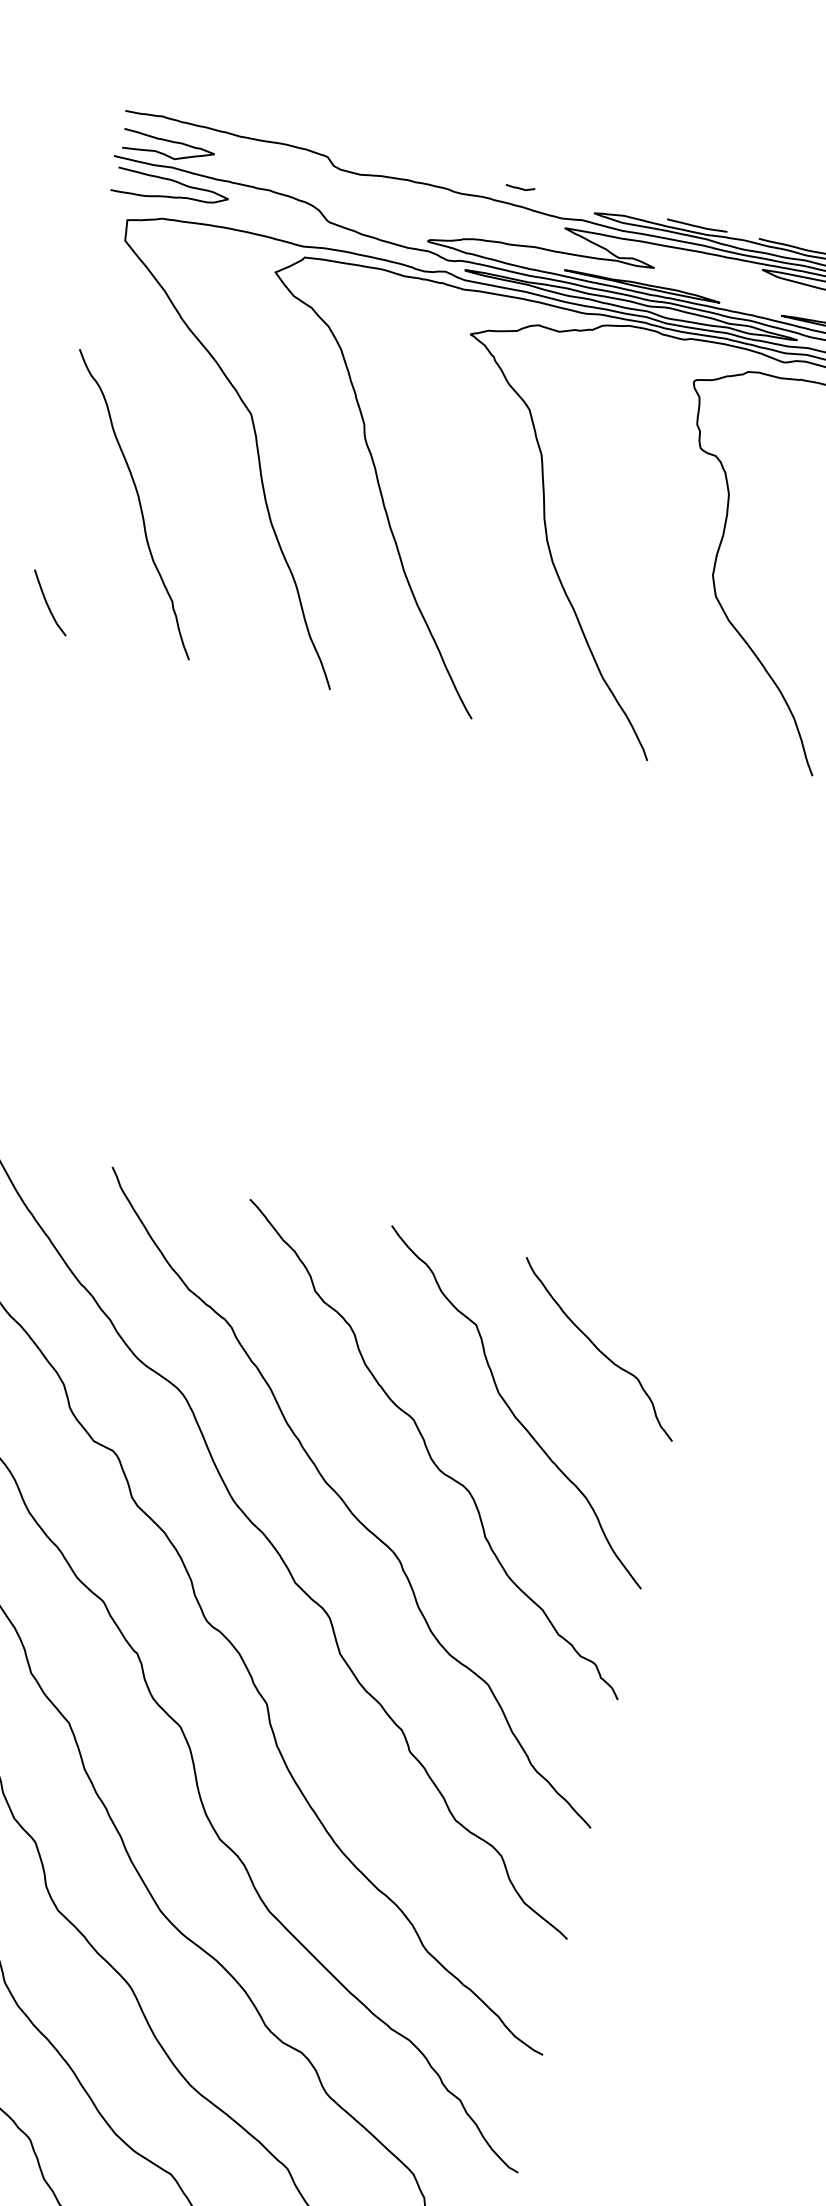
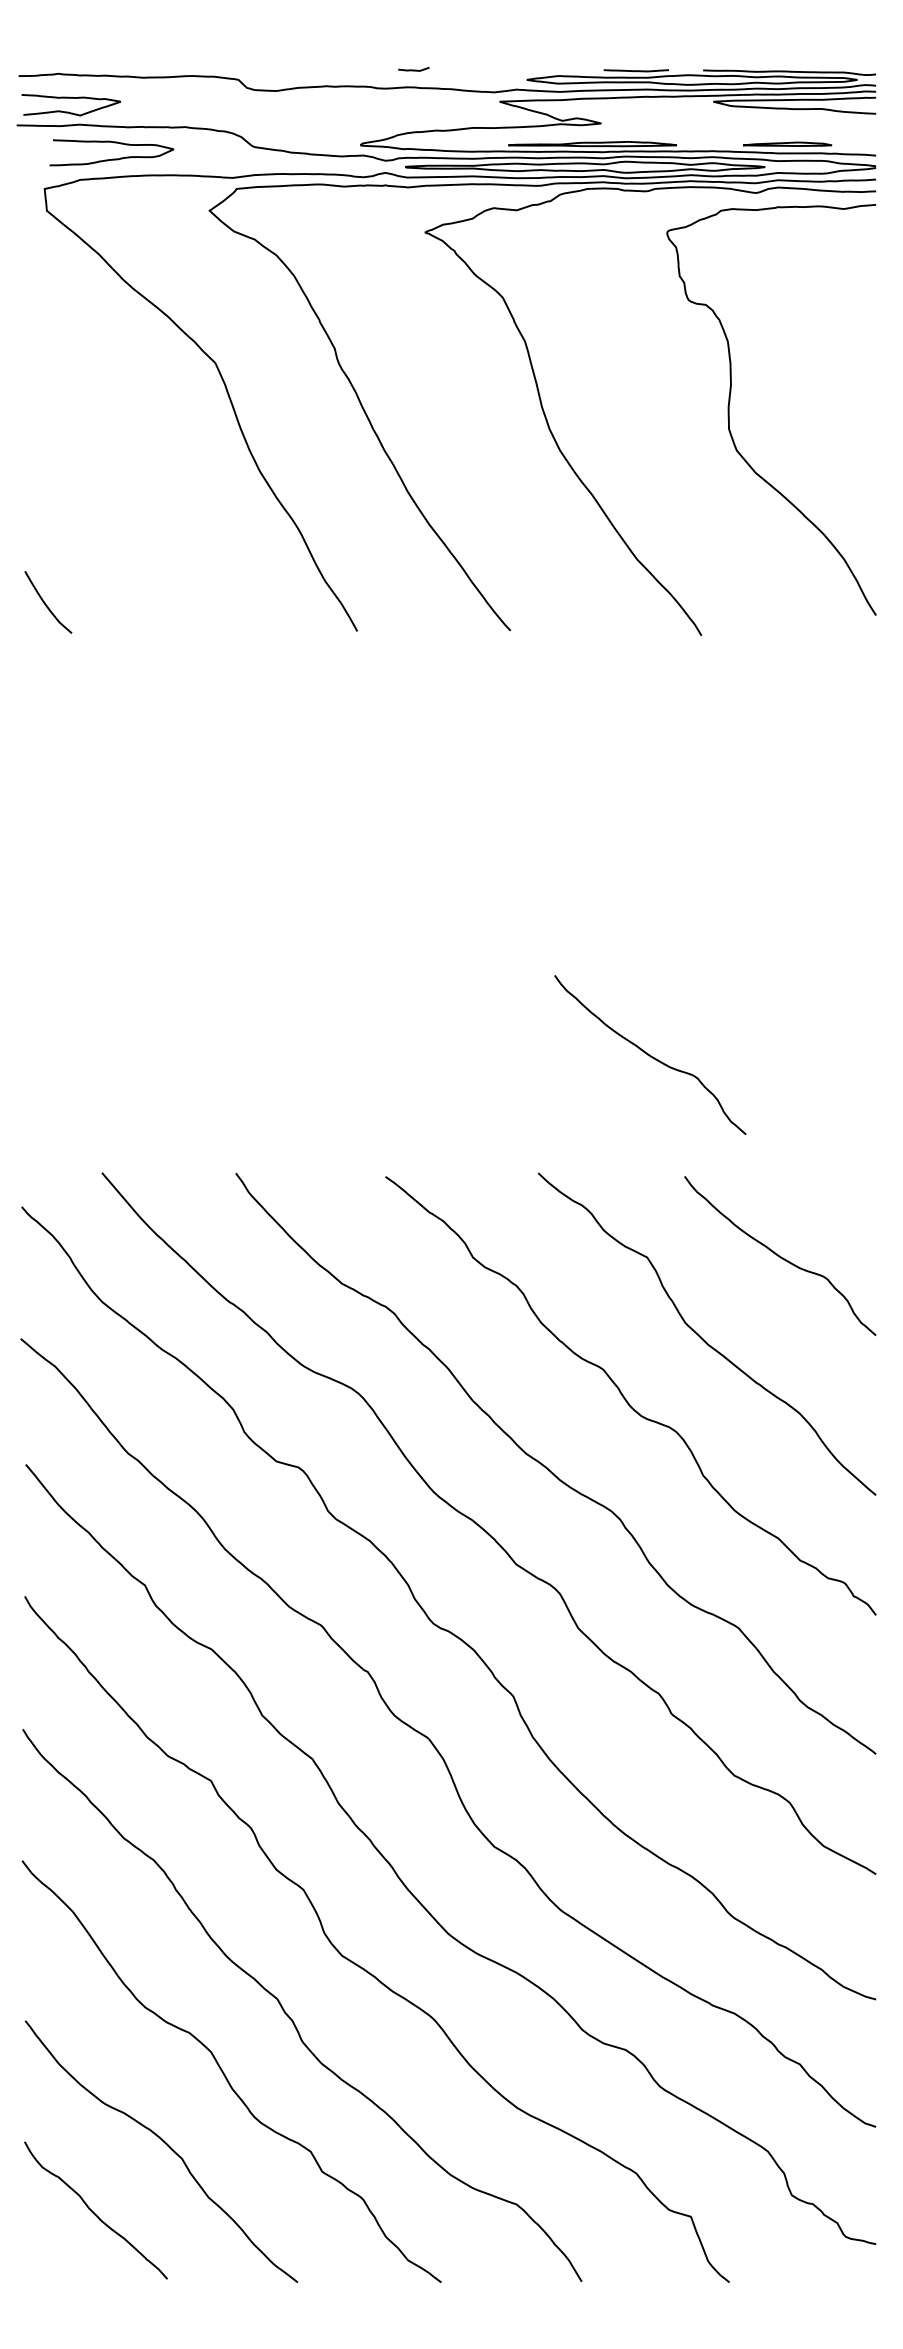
line: (520, 187) -> (413, 69), moved
curve: (169, 195) -> (112, 158), moved
curve: (139, 502) -> (118, 479), removed
curve: (517, 1137) -> (649, 1054), added

